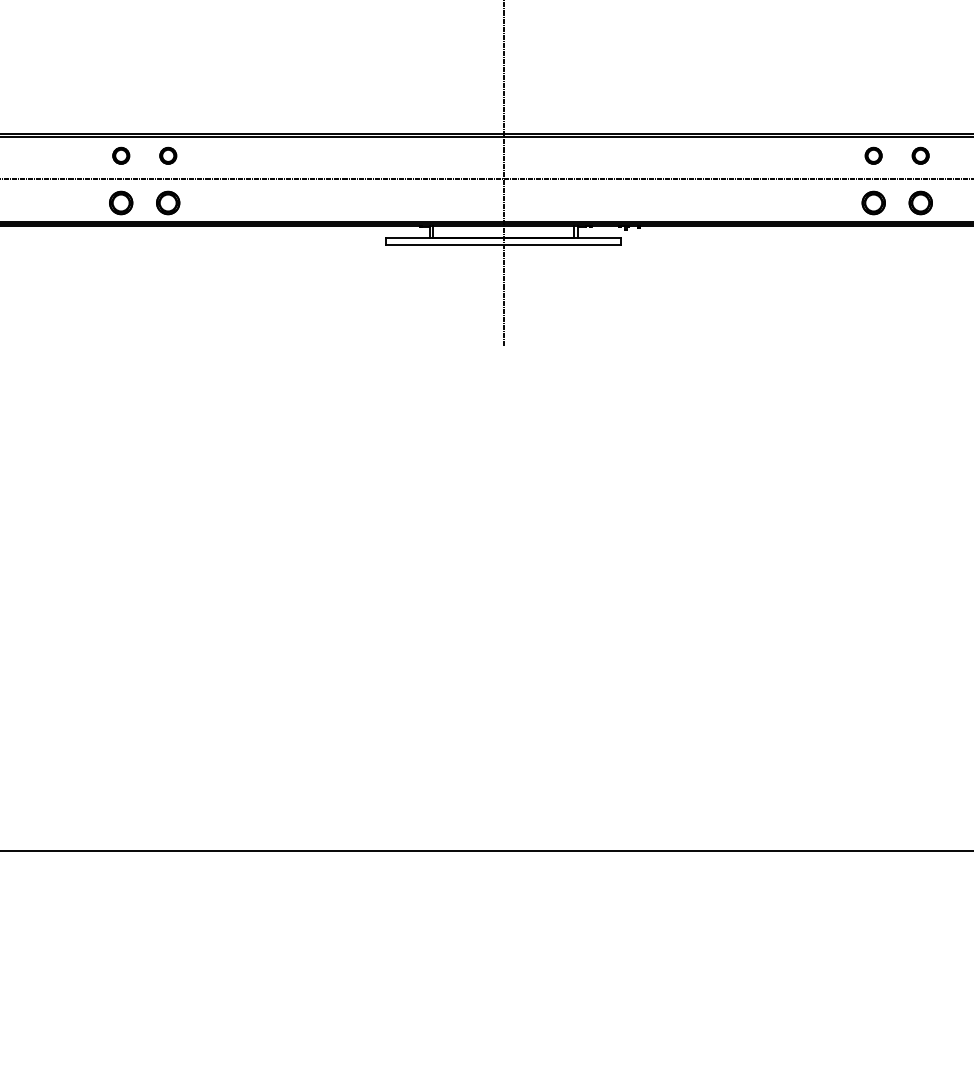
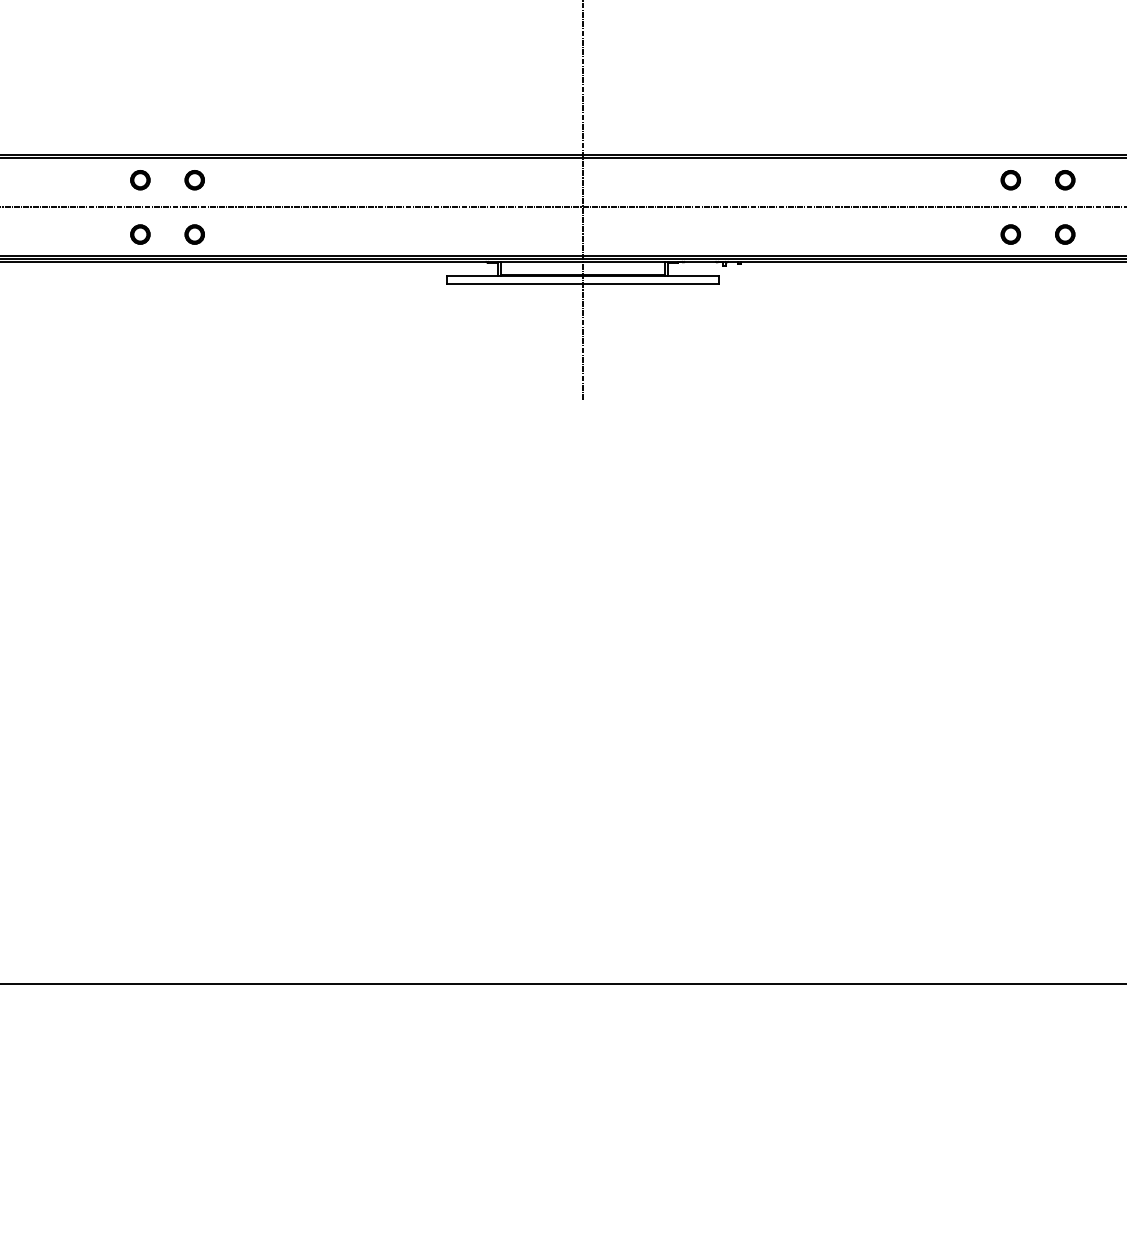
part: (121, 202) -> (140, 234), size x0.71
part: (168, 202) -> (195, 234), size x0.71
part: (873, 202) -> (1010, 234), size x0.71
part: (920, 202) -> (1065, 234), size x0.71

